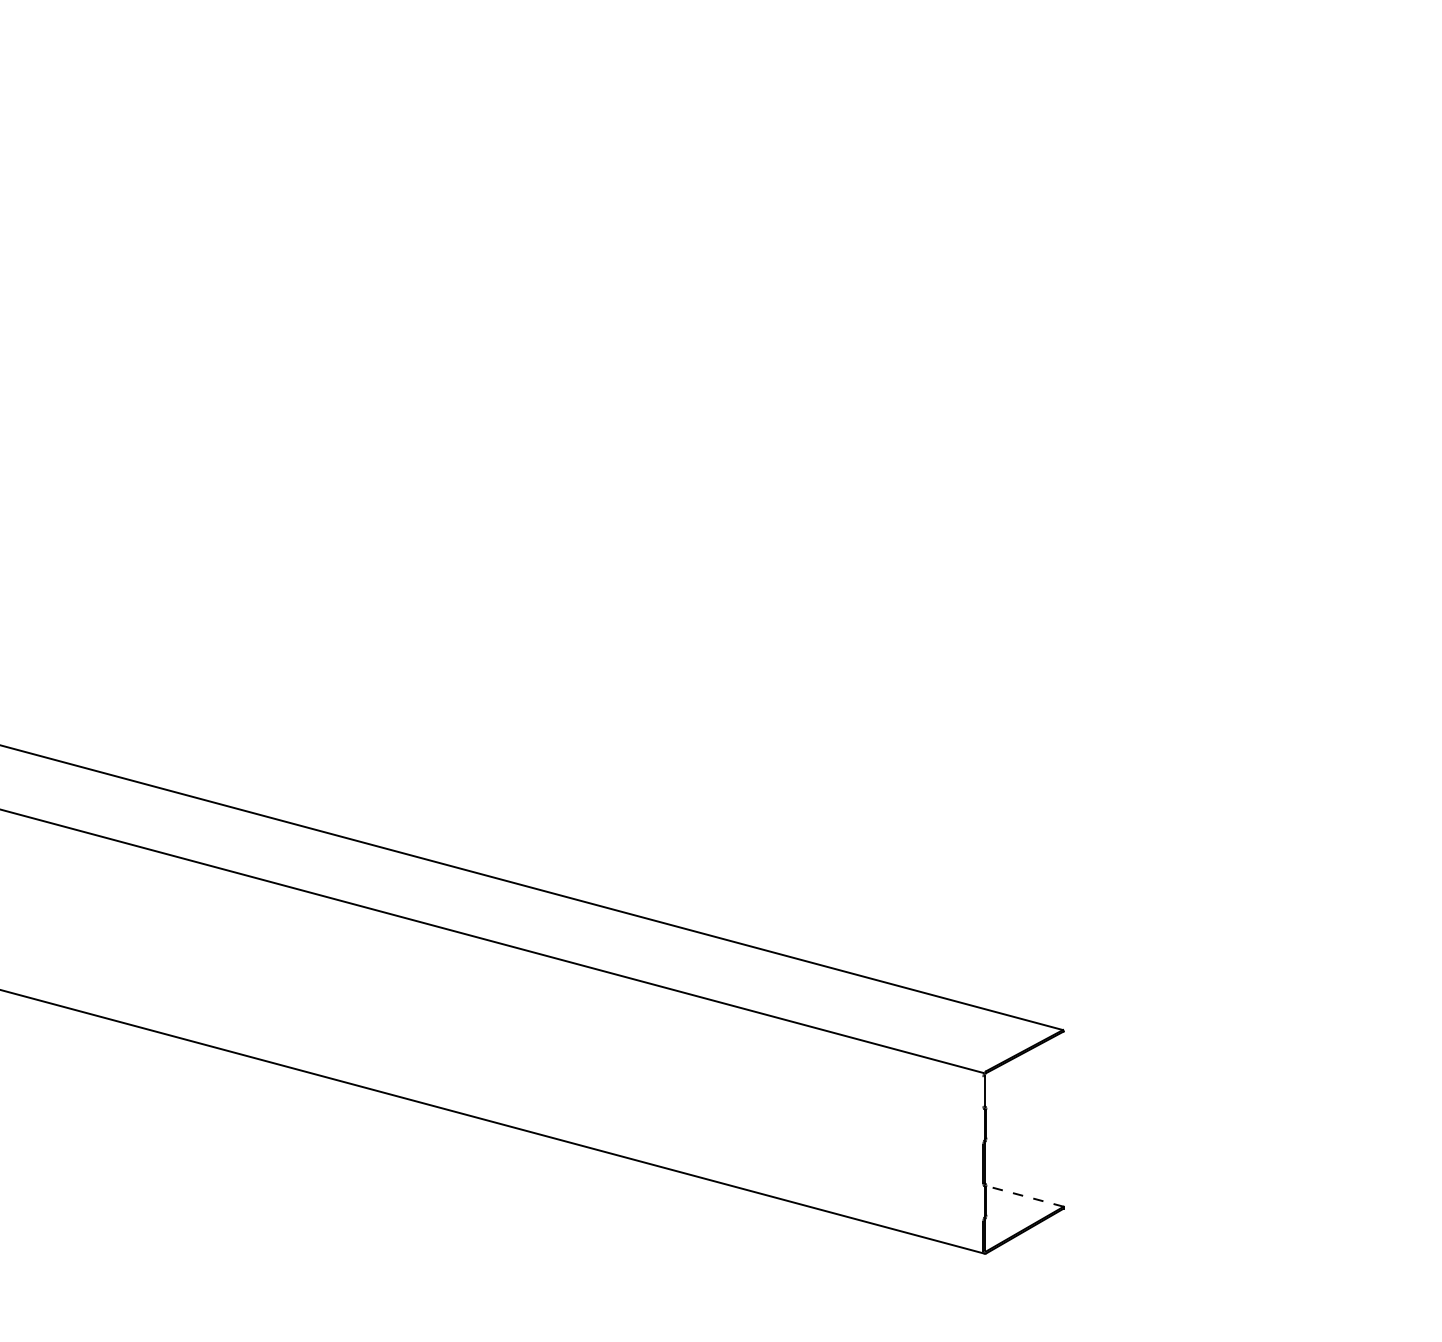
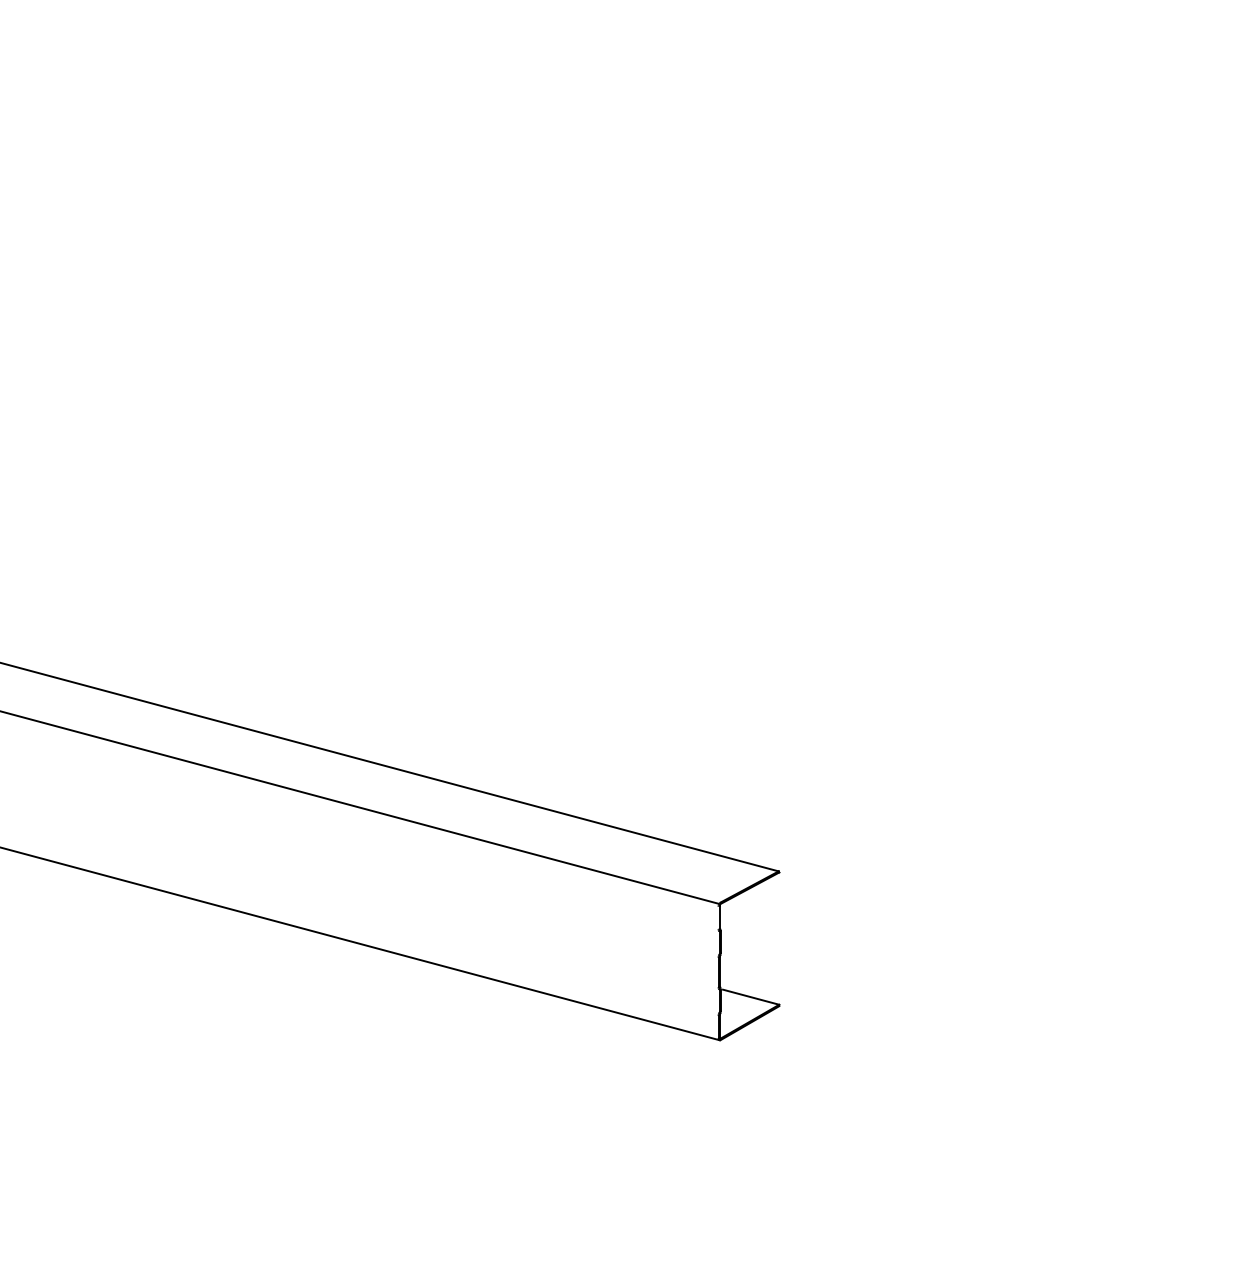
line: (1025, 1197) -> (750, 997), dashed -> solid

